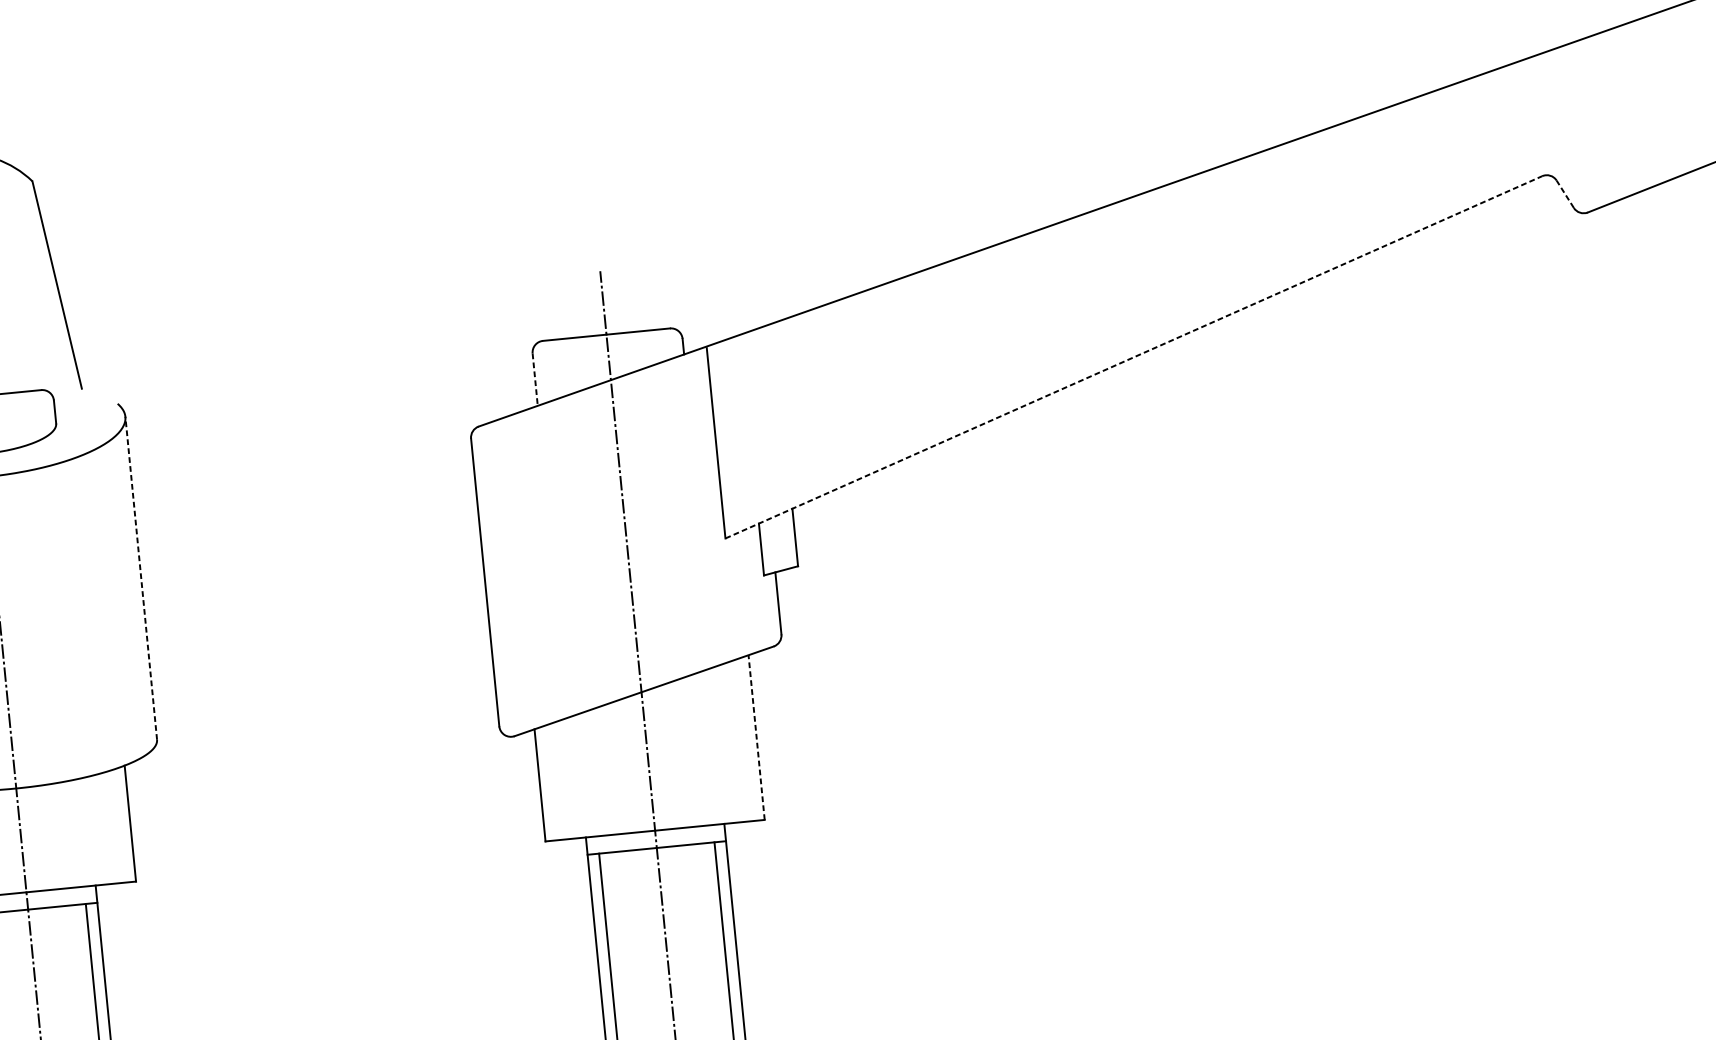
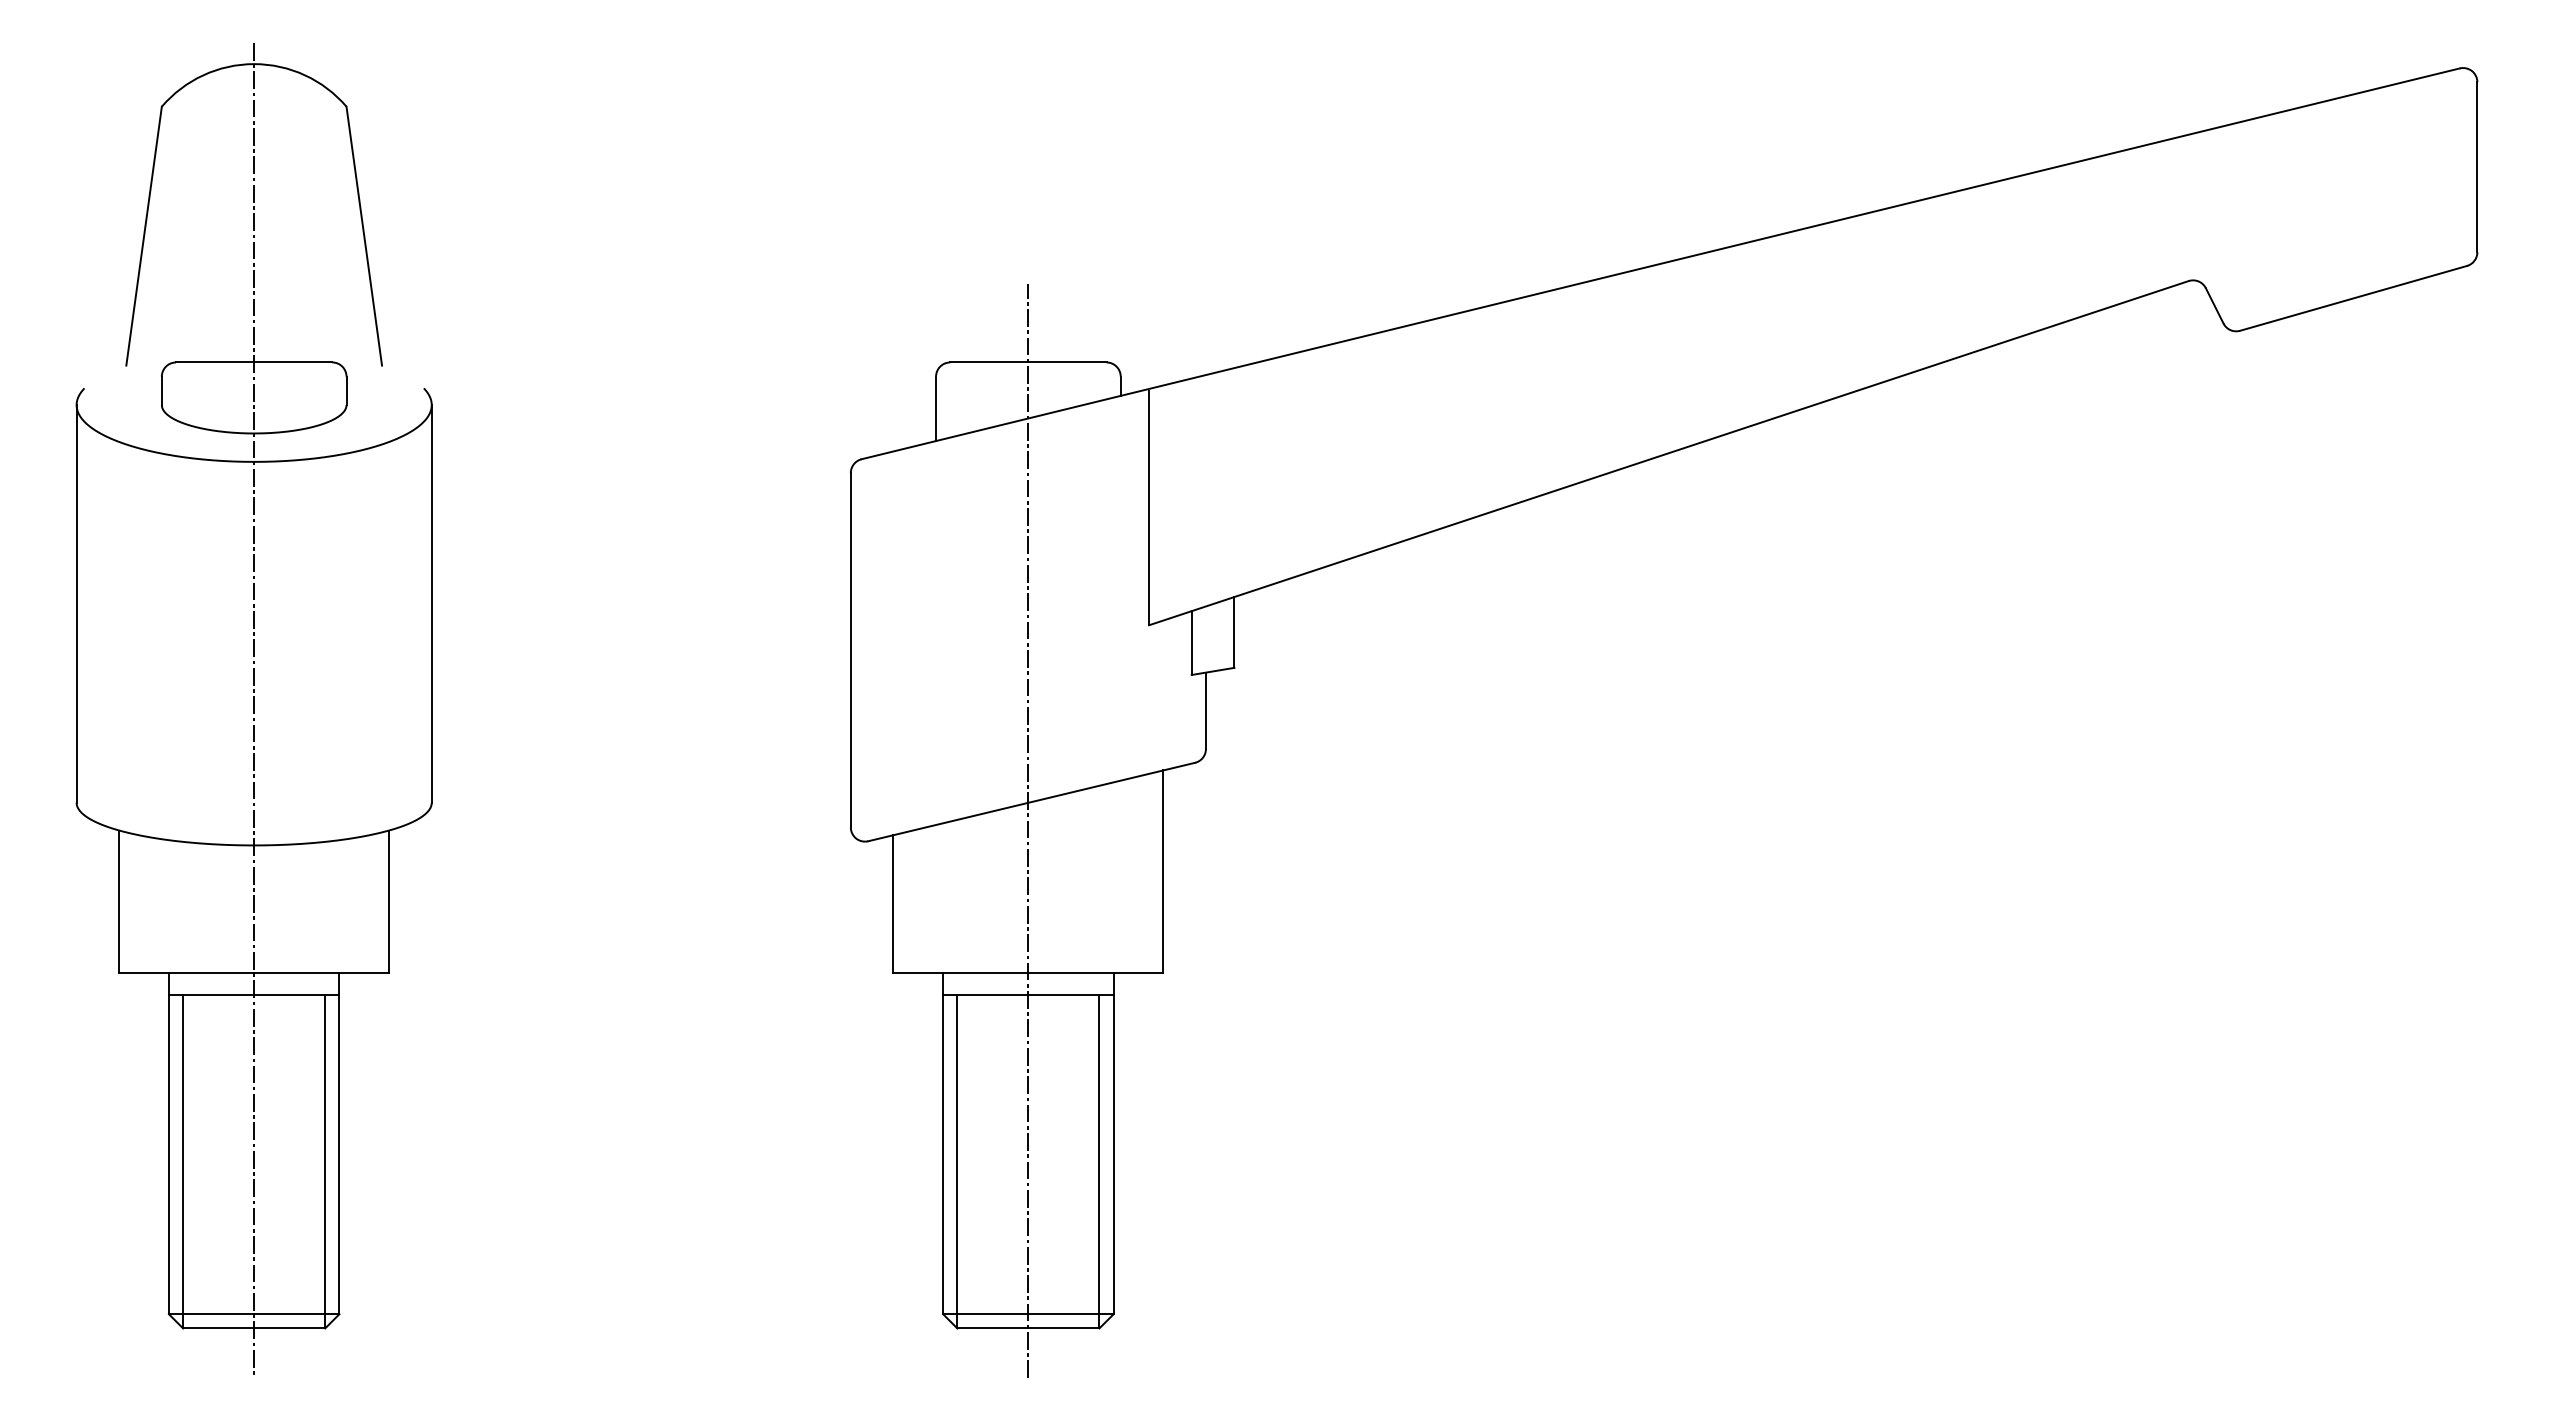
line: (1565, 193) -> (2214, 305), dashed -> solid
line: (1133, 357) -> (1668, 453), dashed -> solid
line: (535, 380) -> (936, 409), dashed -> solid
line: (140, 577) -> (431, 603), dashed -> solid
line: (756, 737) -> (1163, 871), dashed -> solid

